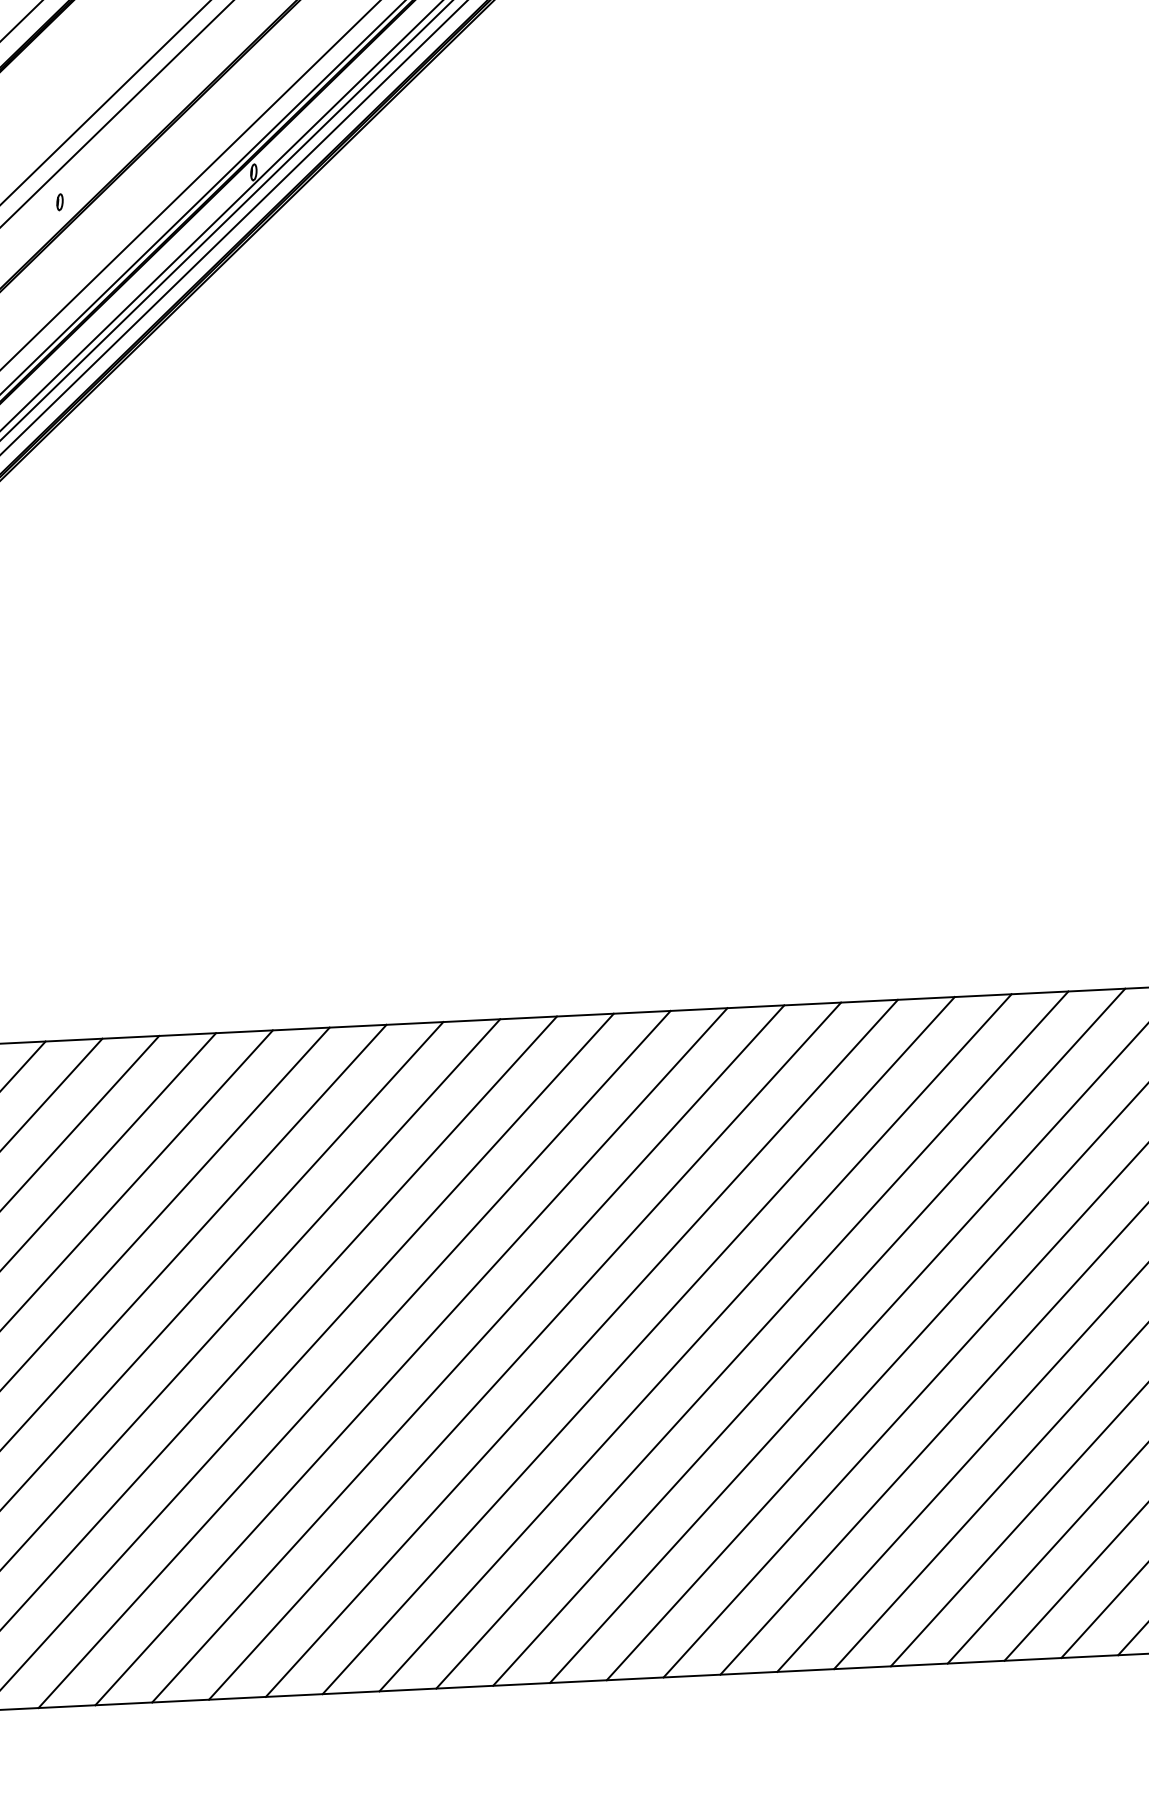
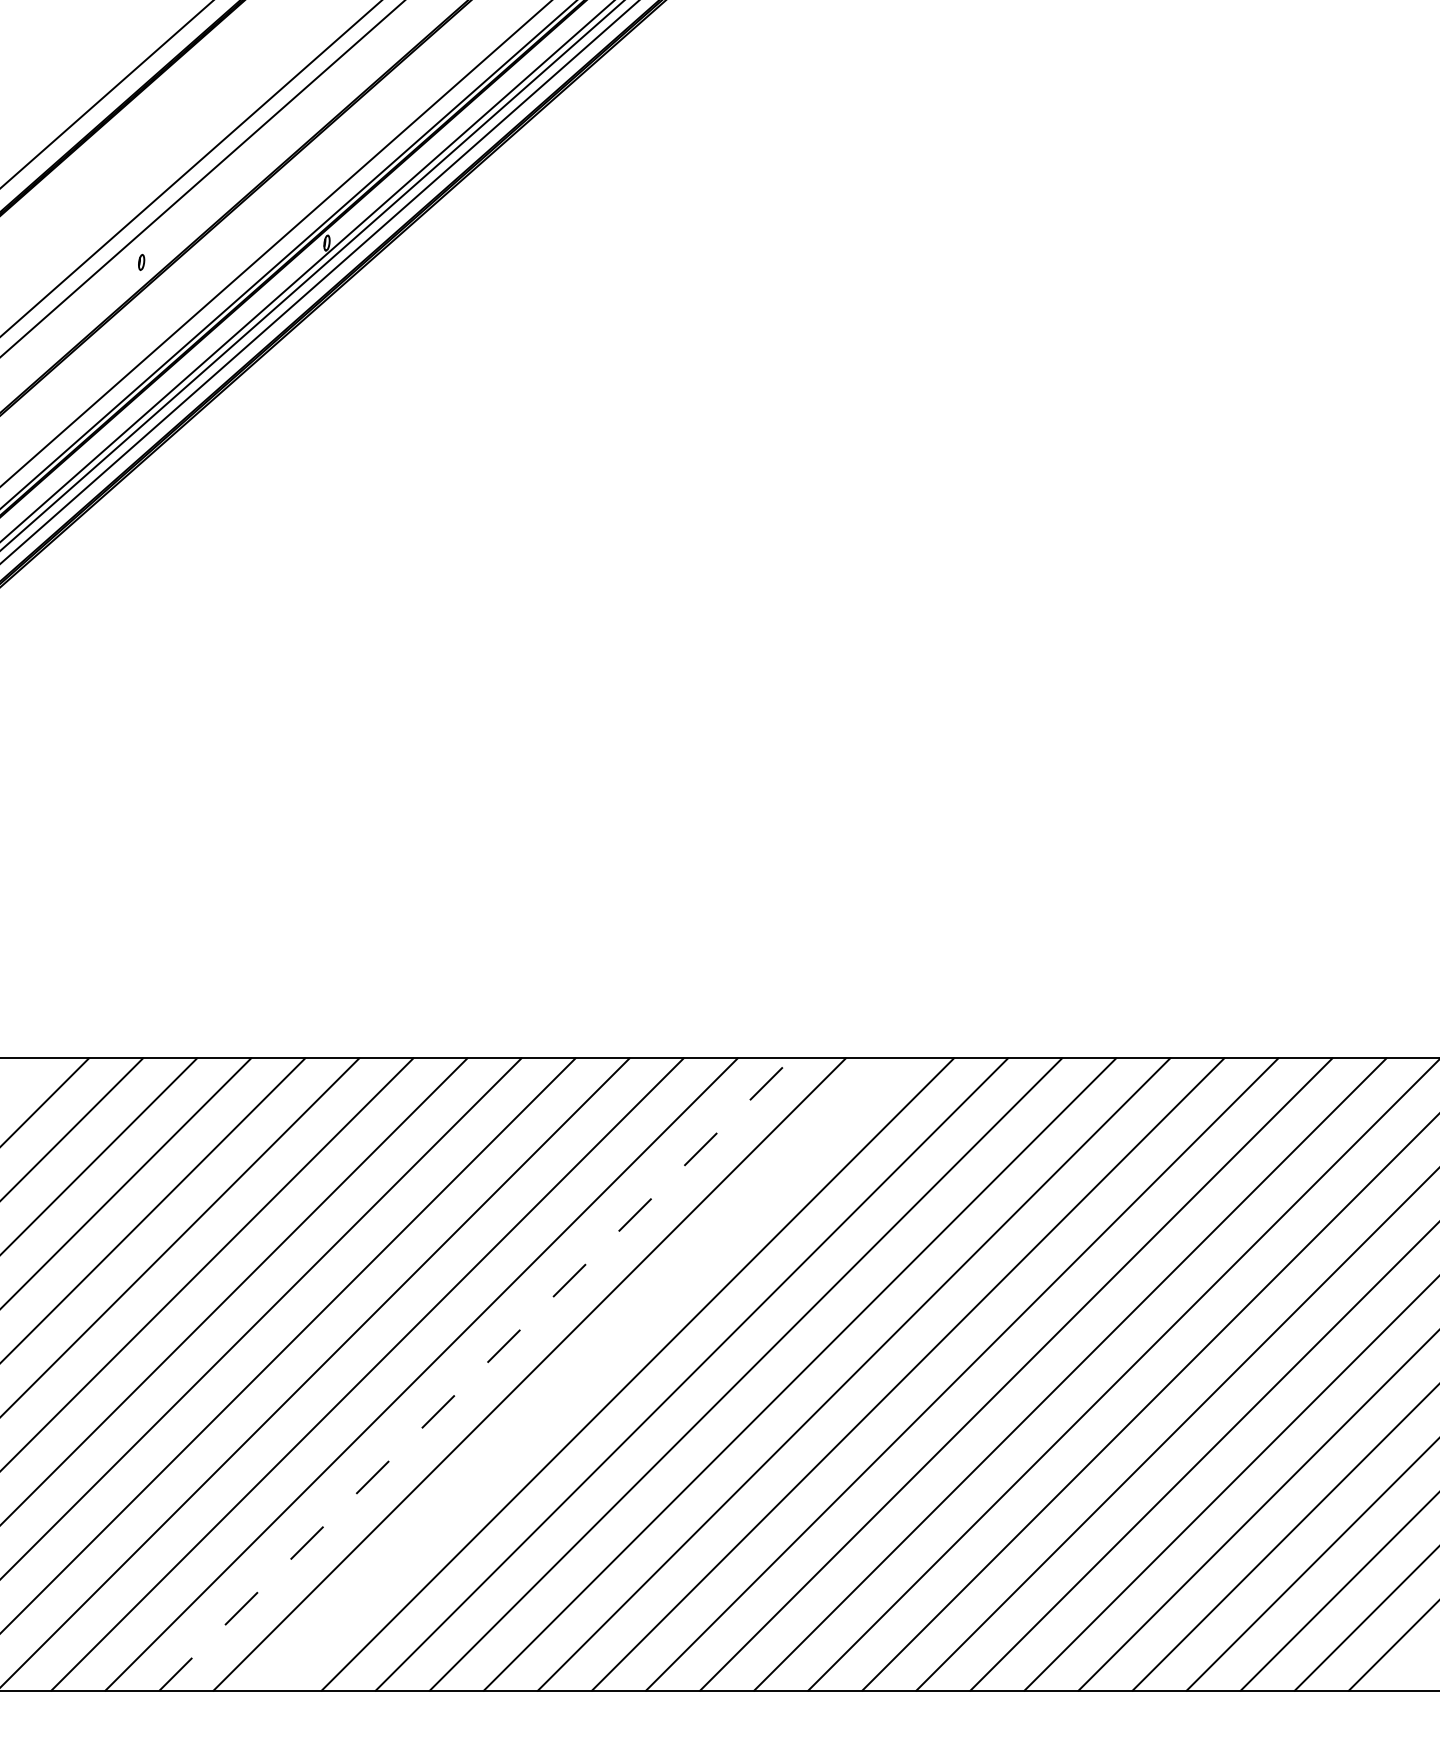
line: (581, 1348) -> (583, 1374), removed
line: (468, 1353) -> (475, 1374), solid -> dashed

